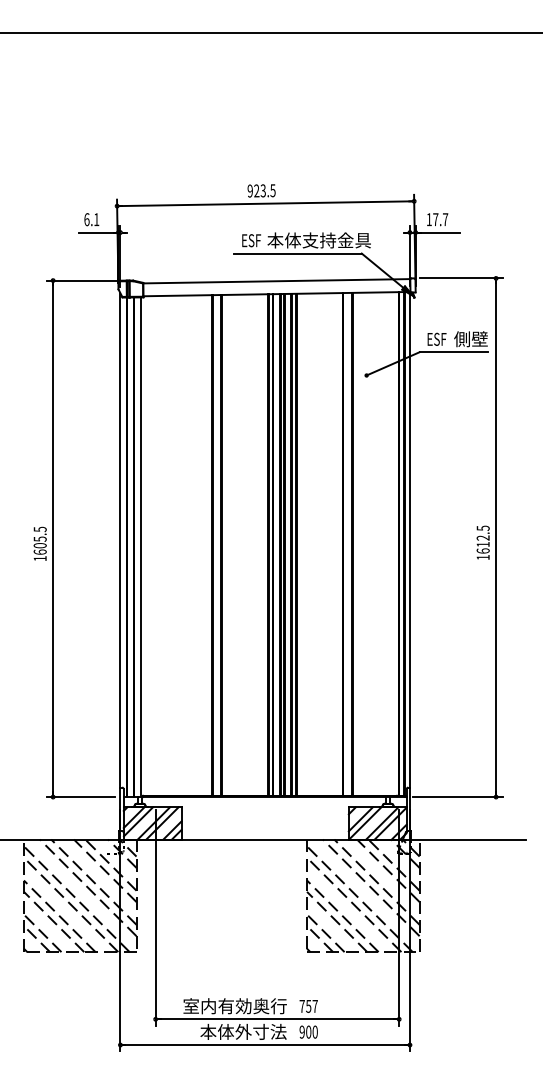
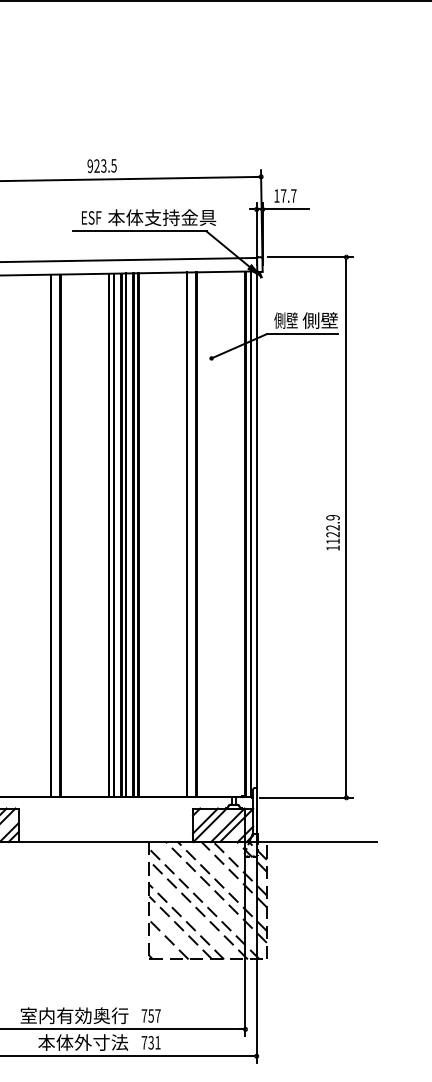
text: (437, 339) -> (285, 320), ESF -> 側壁
text: (482, 539) -> (332, 529), 1612.5 -> 1122.9
line: (320, 938) -> (163, 945), removed
text: (308, 1031) -> (150, 1042), 900 -> 731

